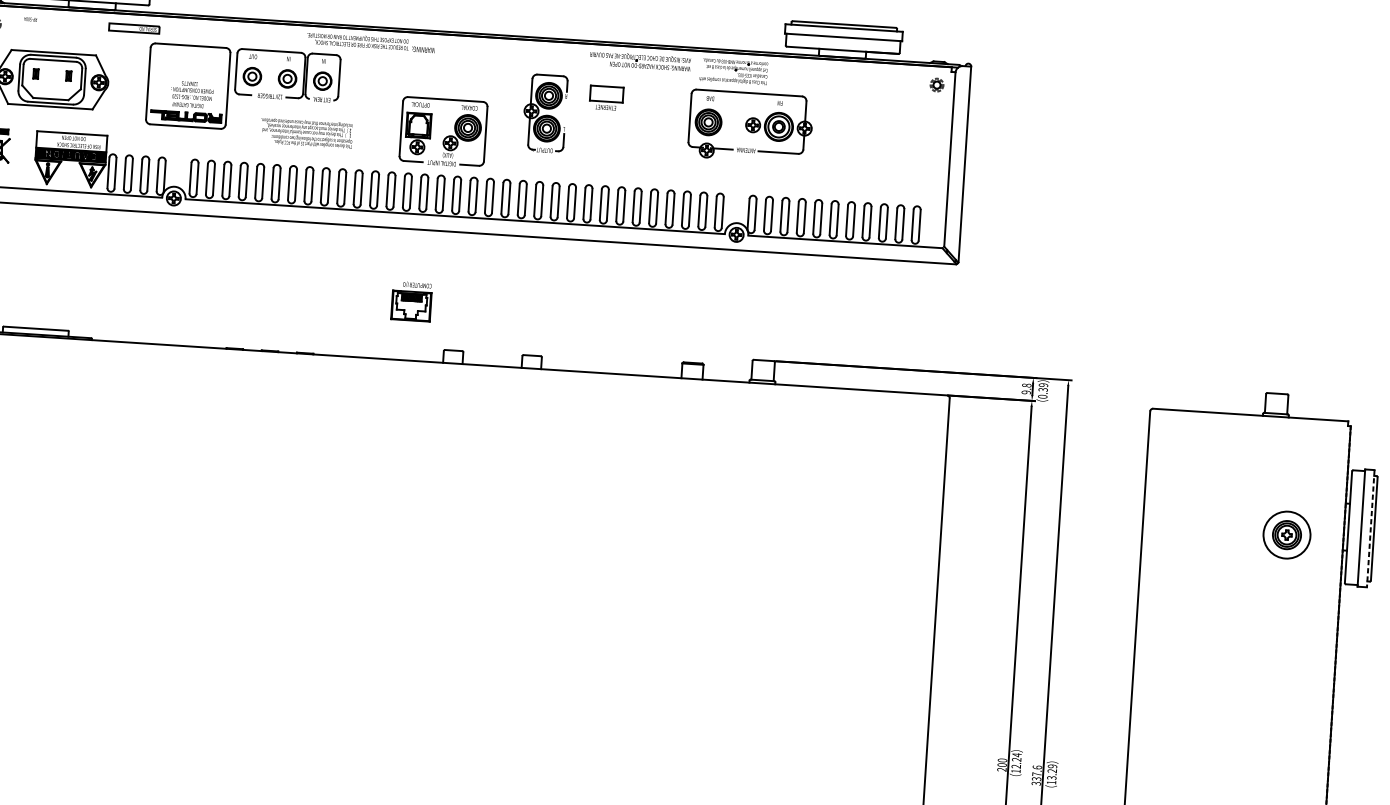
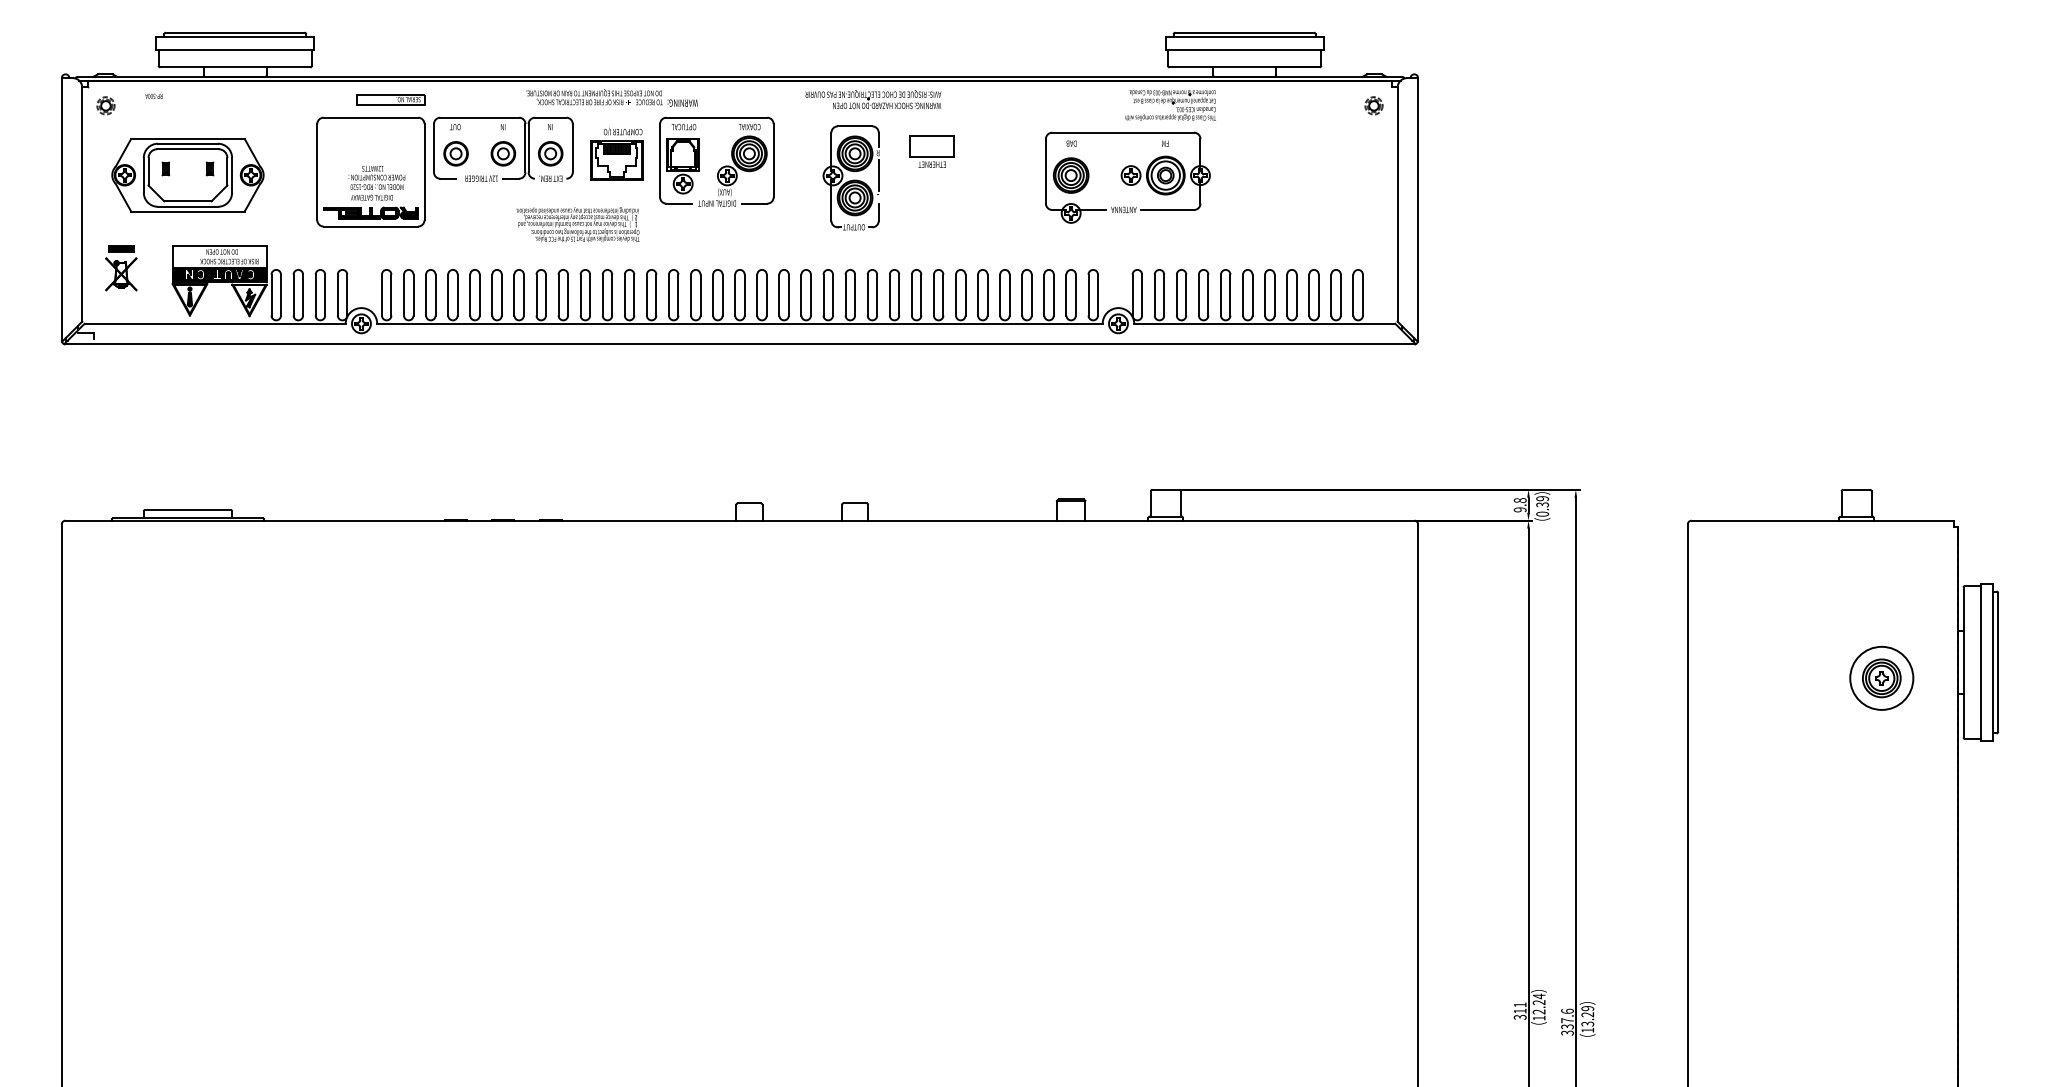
part: (134, 28) -> (390, 99), moved
part: (640, 61) -> (873, 99), moved
part: (733, 71) -> (1170, 105), moved
line: (565, 113) -> (878, 175), added
text: (306, 132) -> (577, 224), moved
part: (447, 136) -> (722, 166), moved
part: (411, 300) -> (616, 153), moved
line: (1370, 528) -> (1993, 662), dashed -> solid
text: (1001, 764) -> (1519, 1010), 200 -> 311

